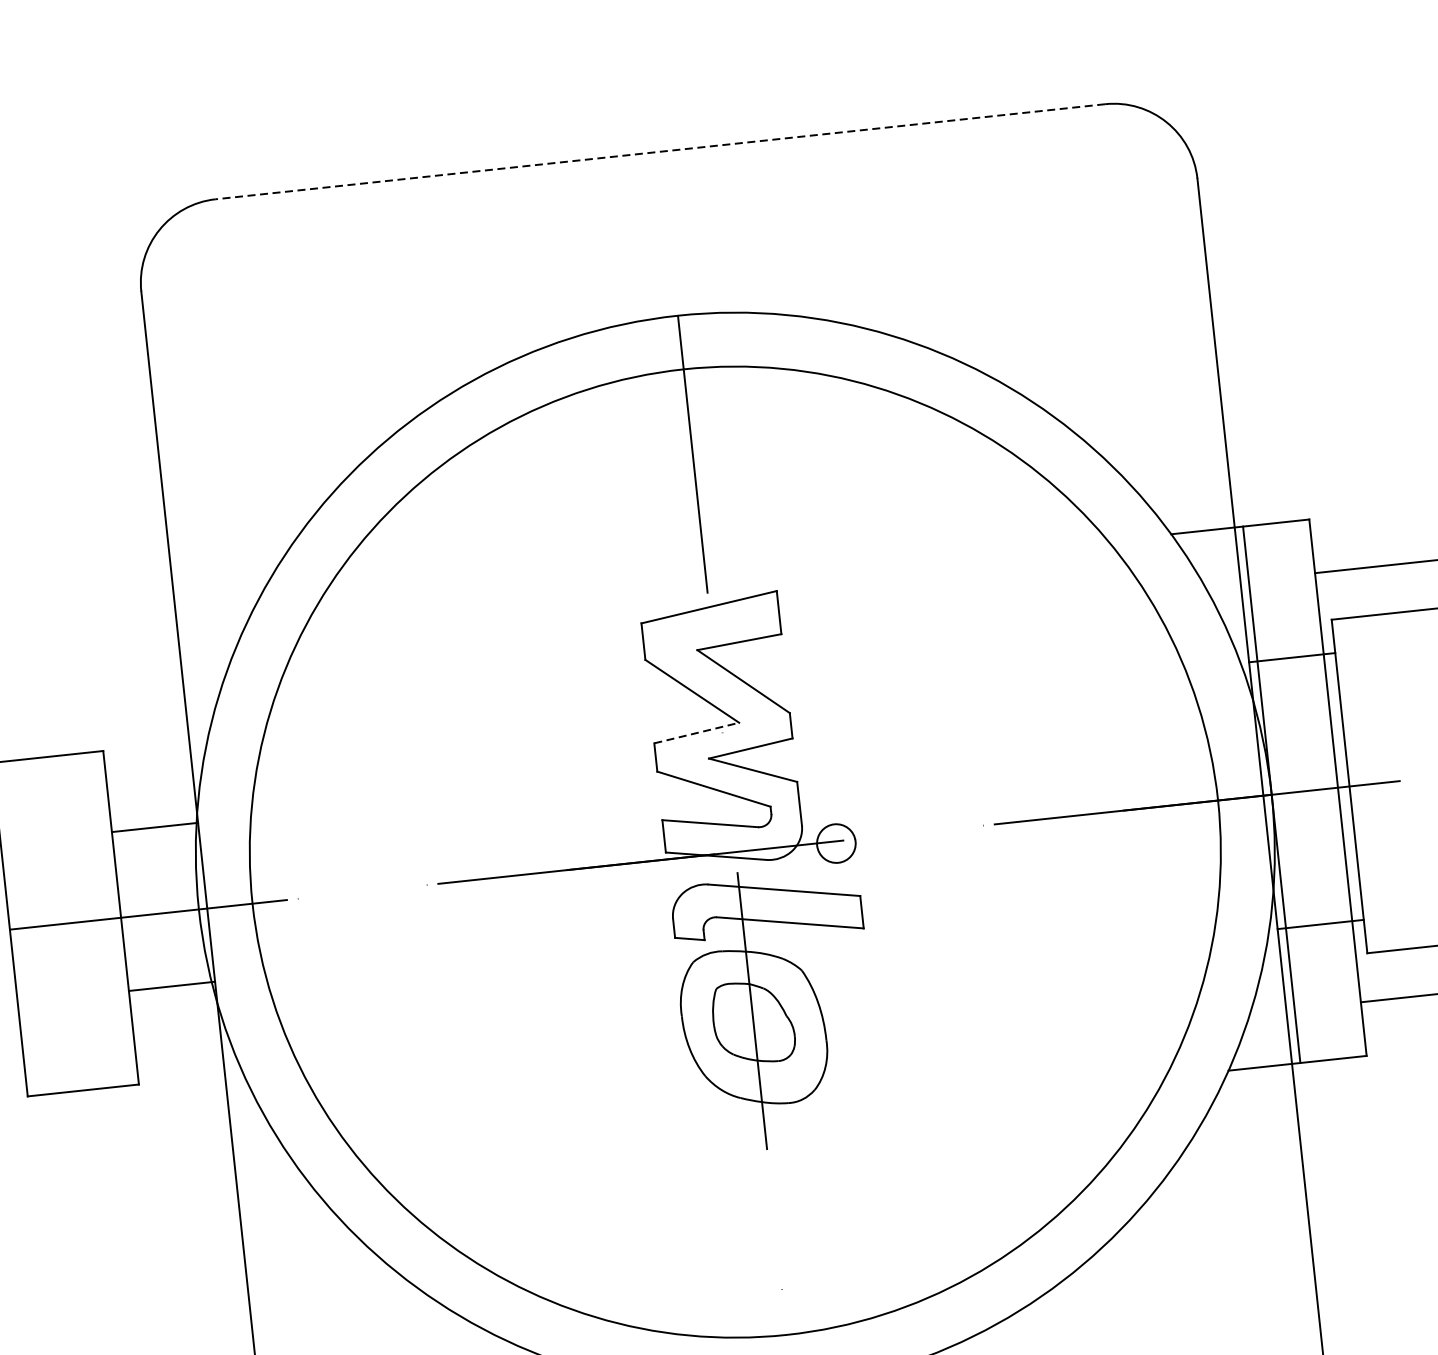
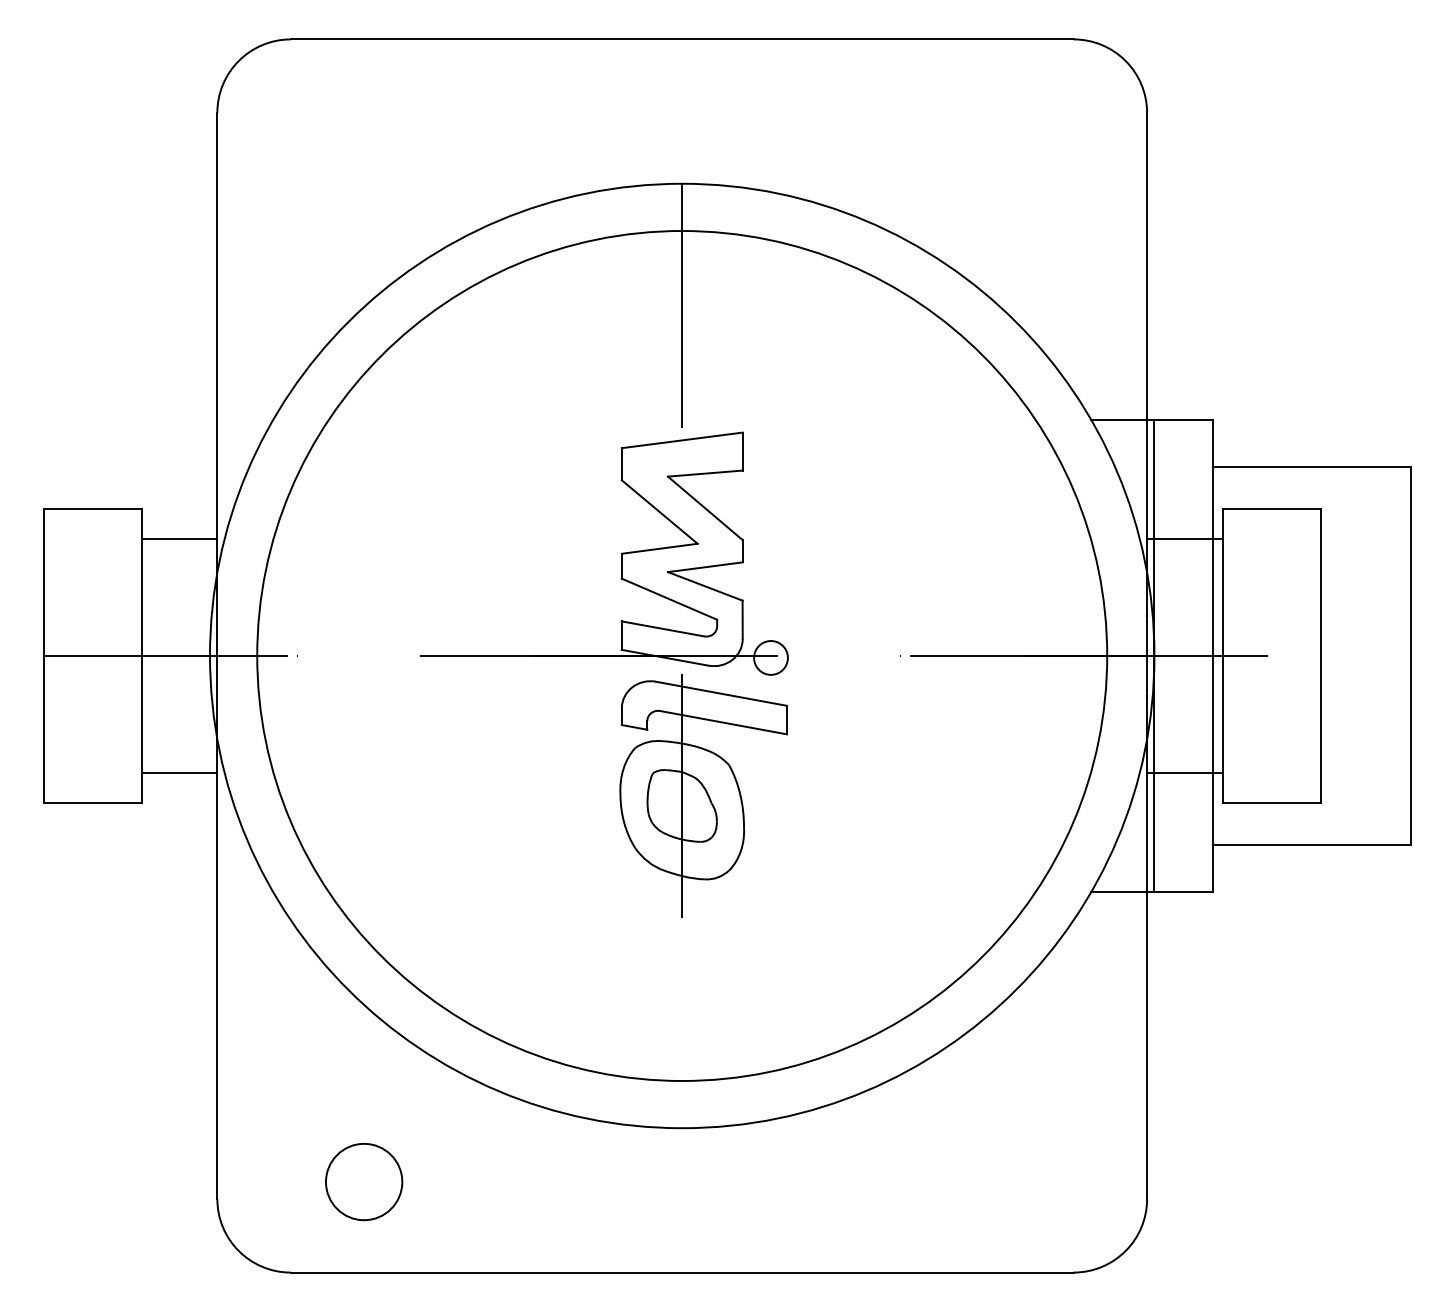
line: (659, 151) -> (681, 39), dashed -> solid
line: (697, 732) -> (660, 548), dashed -> solid
line: (155, 827) -> (179, 538), moved
line: (172, 986) -> (179, 773), moved

